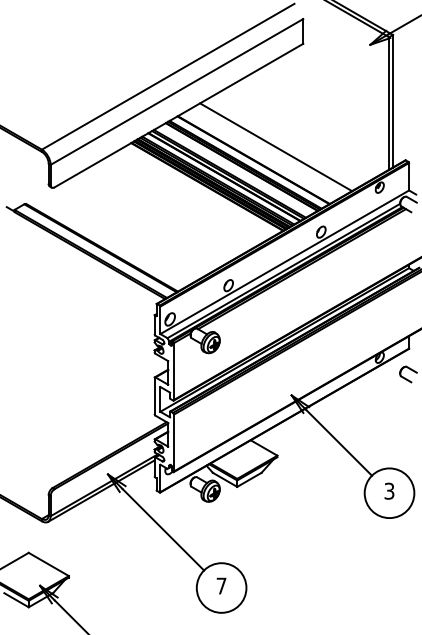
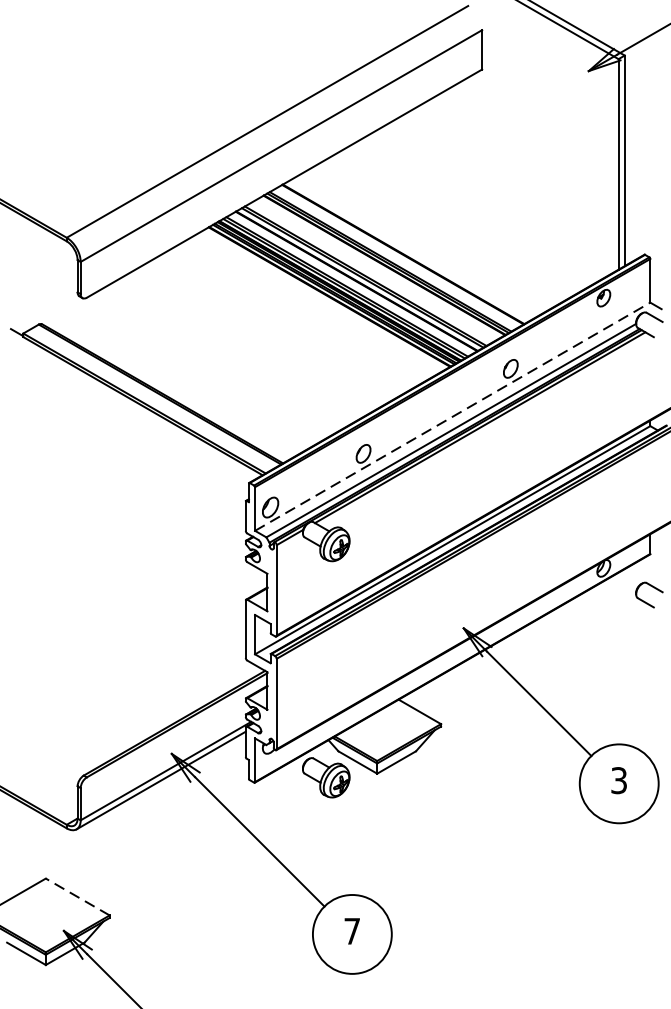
line: (276, 147) -> (439, 234), removed
line: (284, 262) -> (452, 417), solid -> dashed
line: (48, 564) -> (77, 897), solid -> dashed

